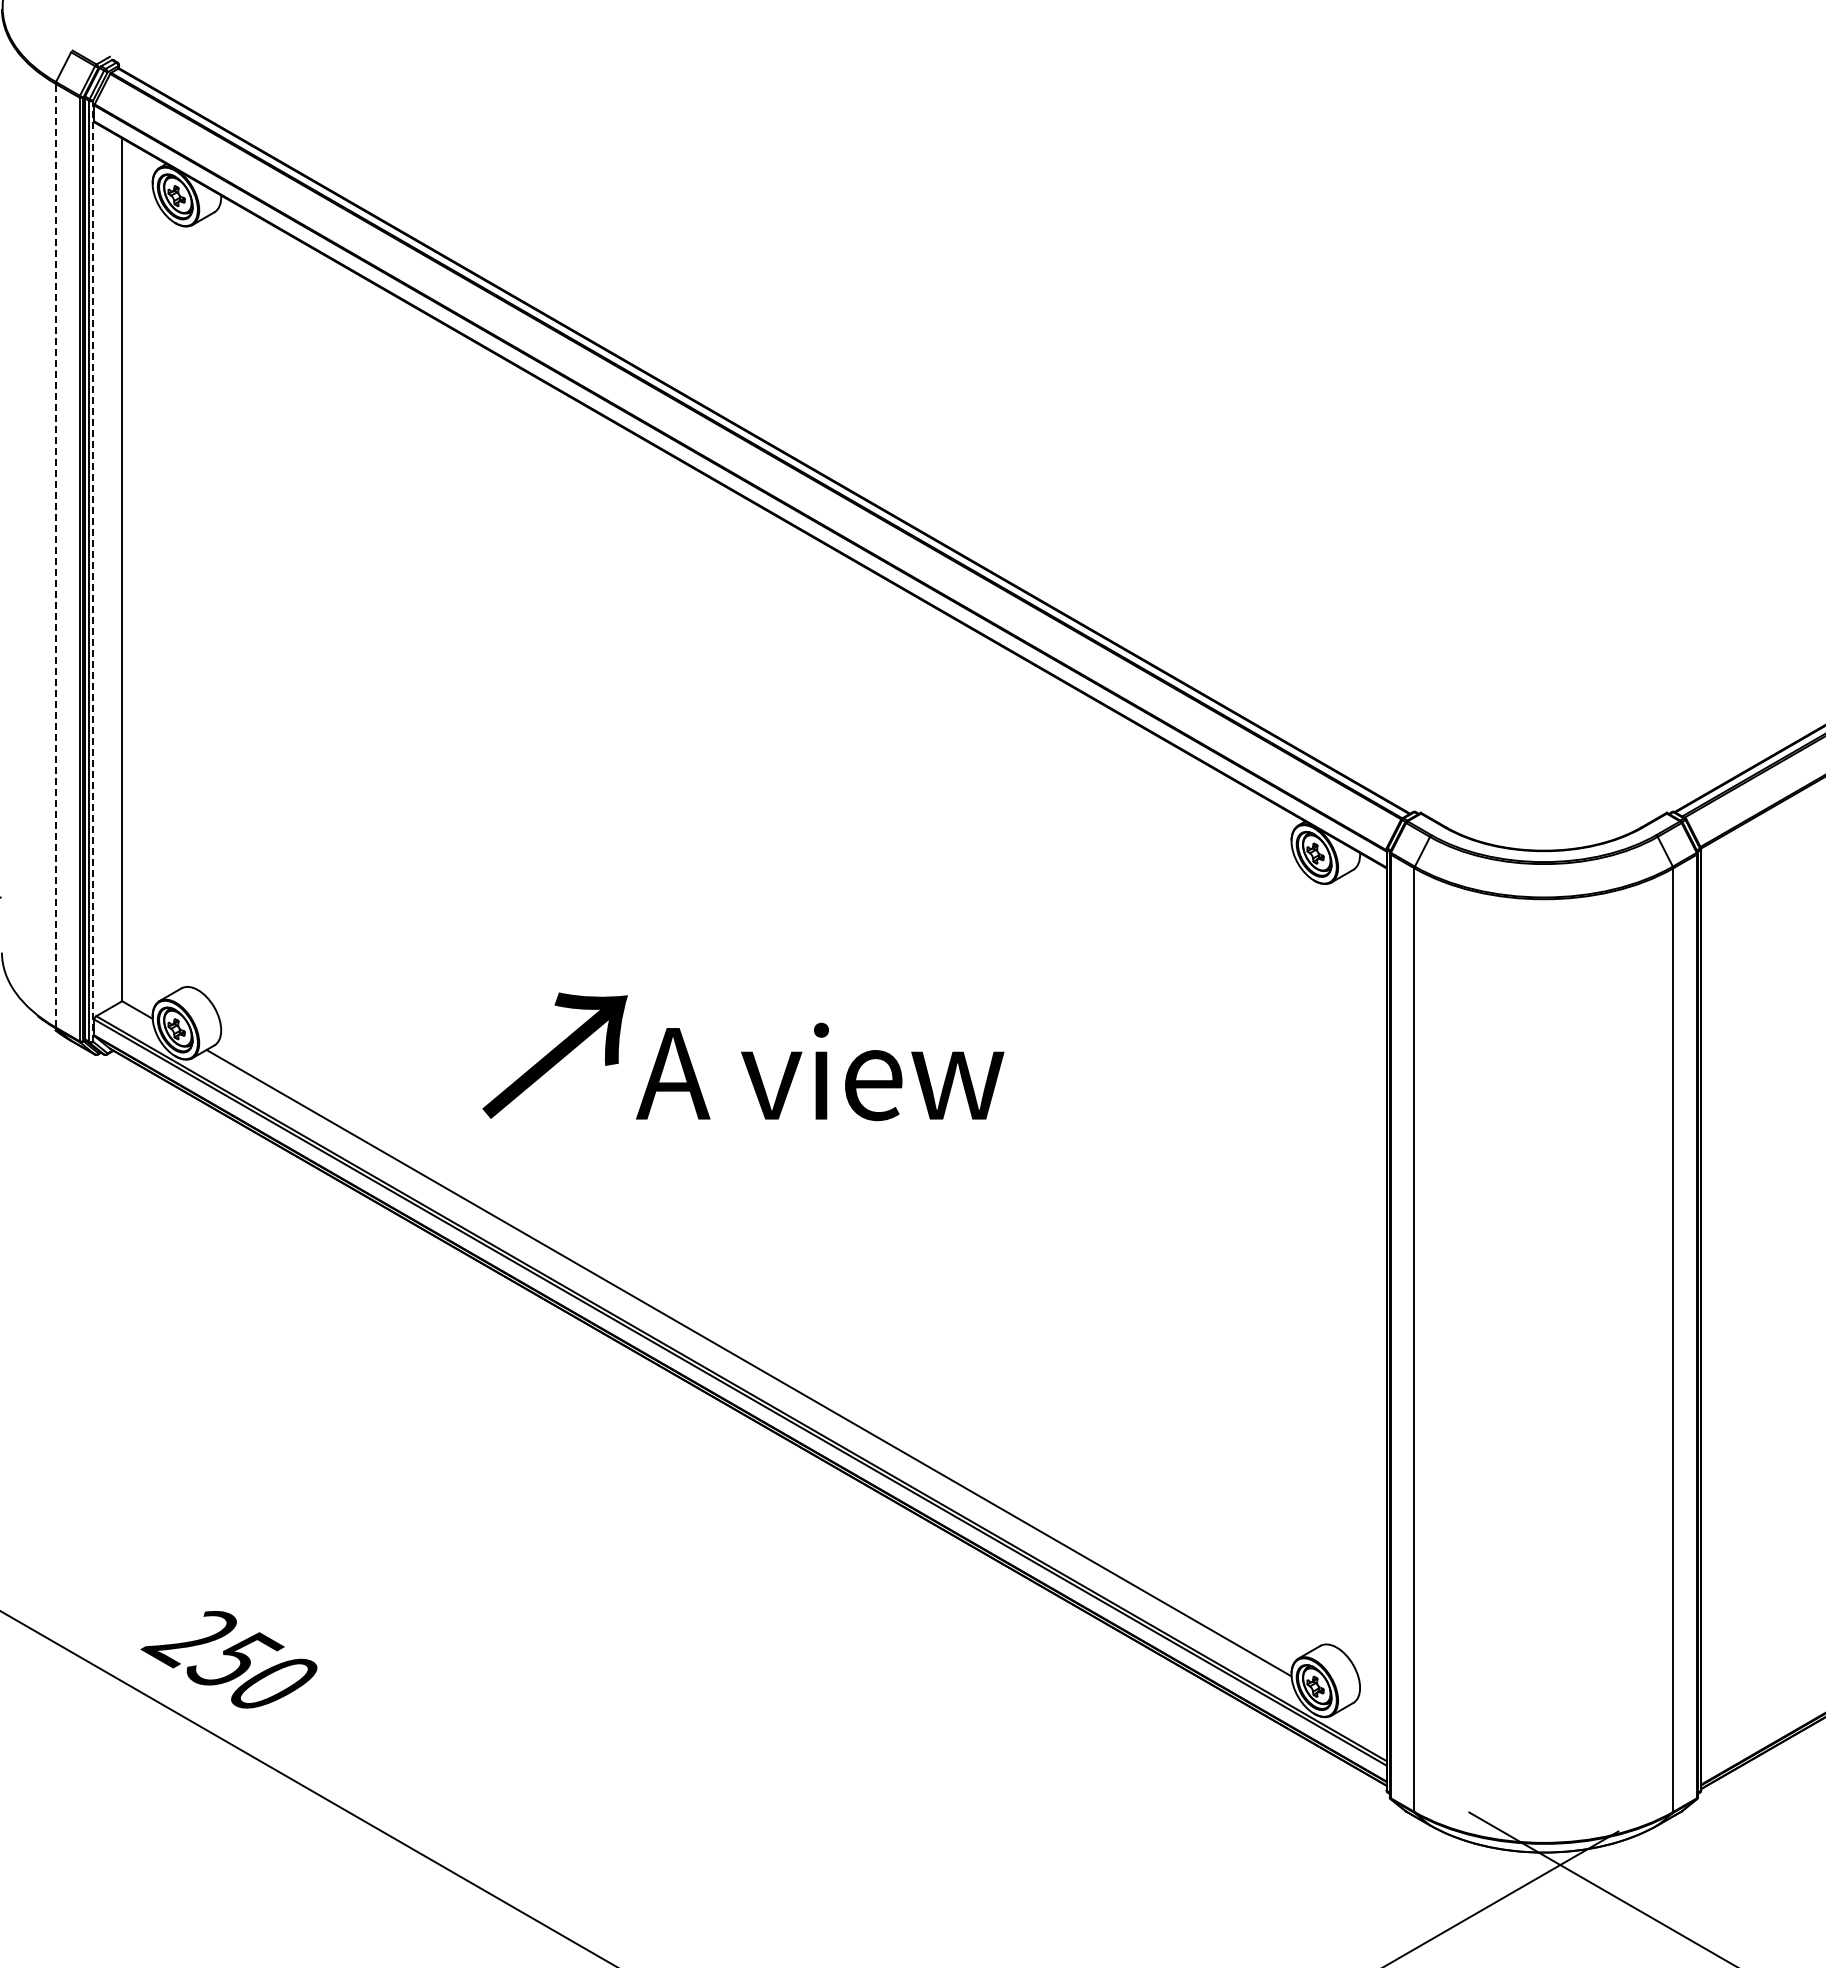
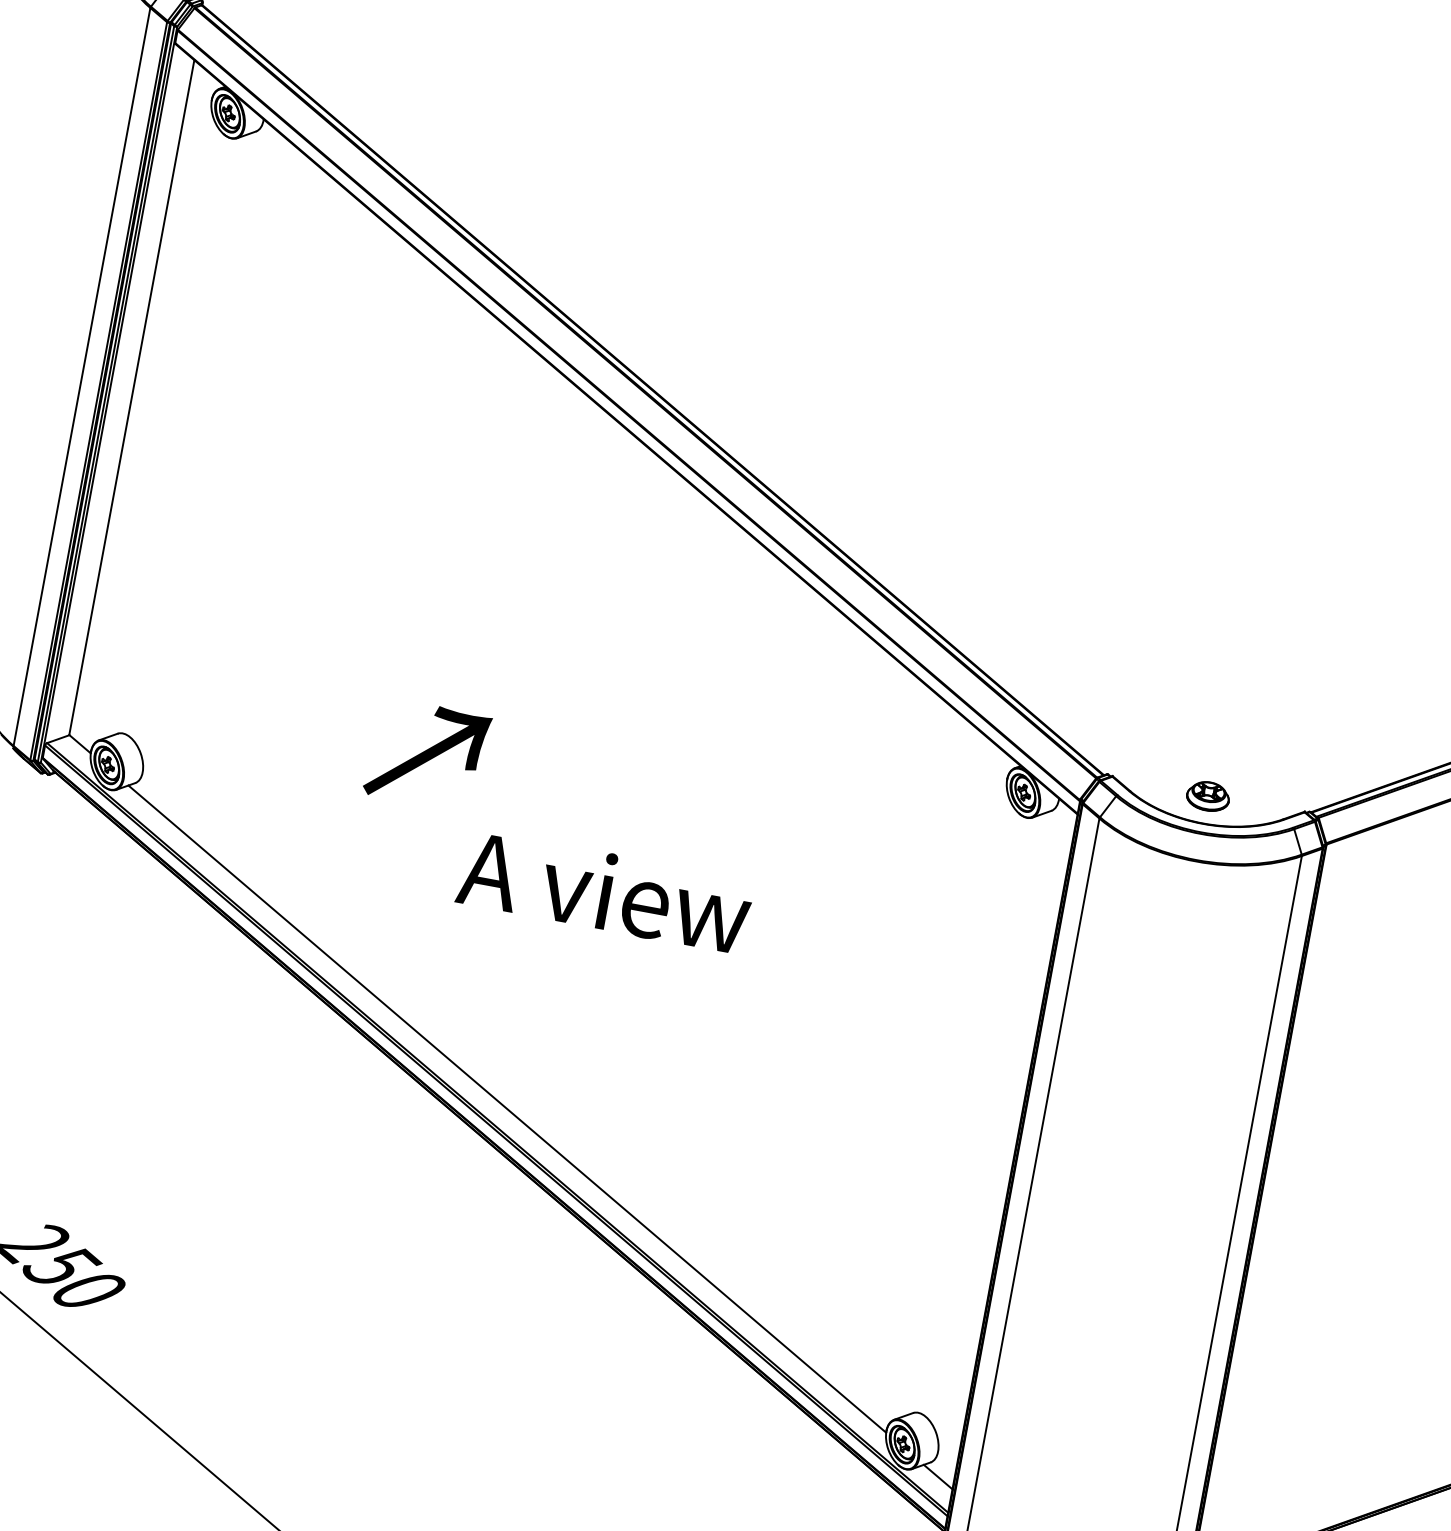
line: (55, 555) -> (81, 376), dashed -> solid
line: (93, 570) -> (109, 394), dashed -> solid
part: (1543, 815) -> (1208, 795), added
text: (554, 1055) -> (426, 754), moved
line: (1365, 1719) -> (937, 1477), added

